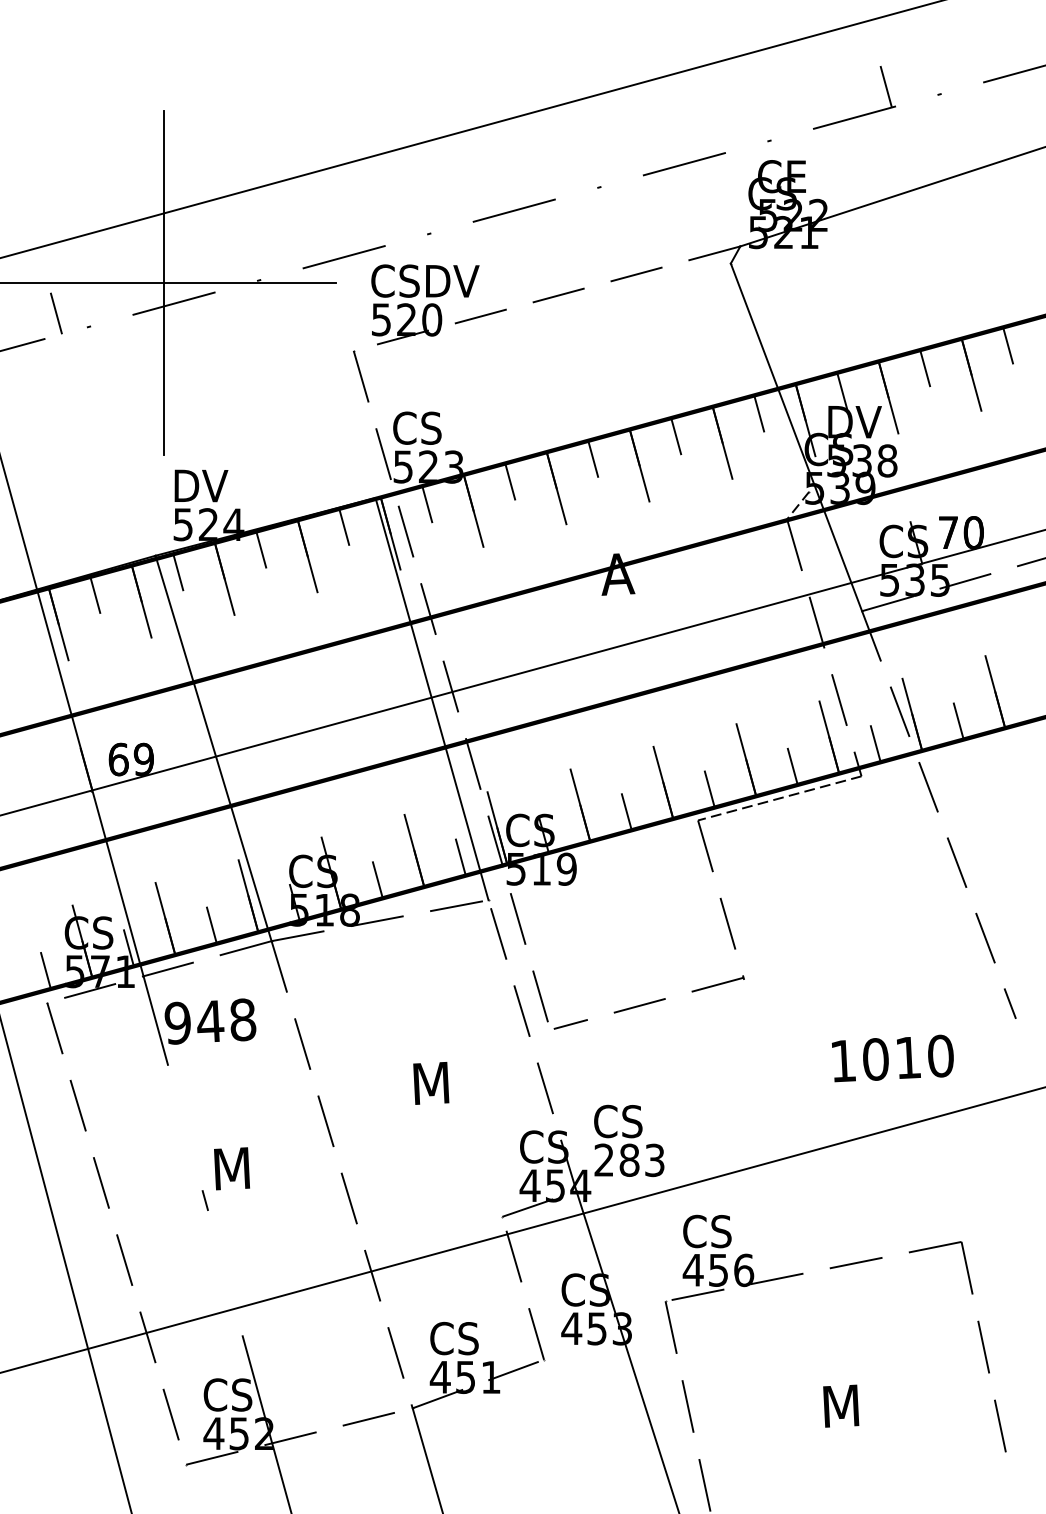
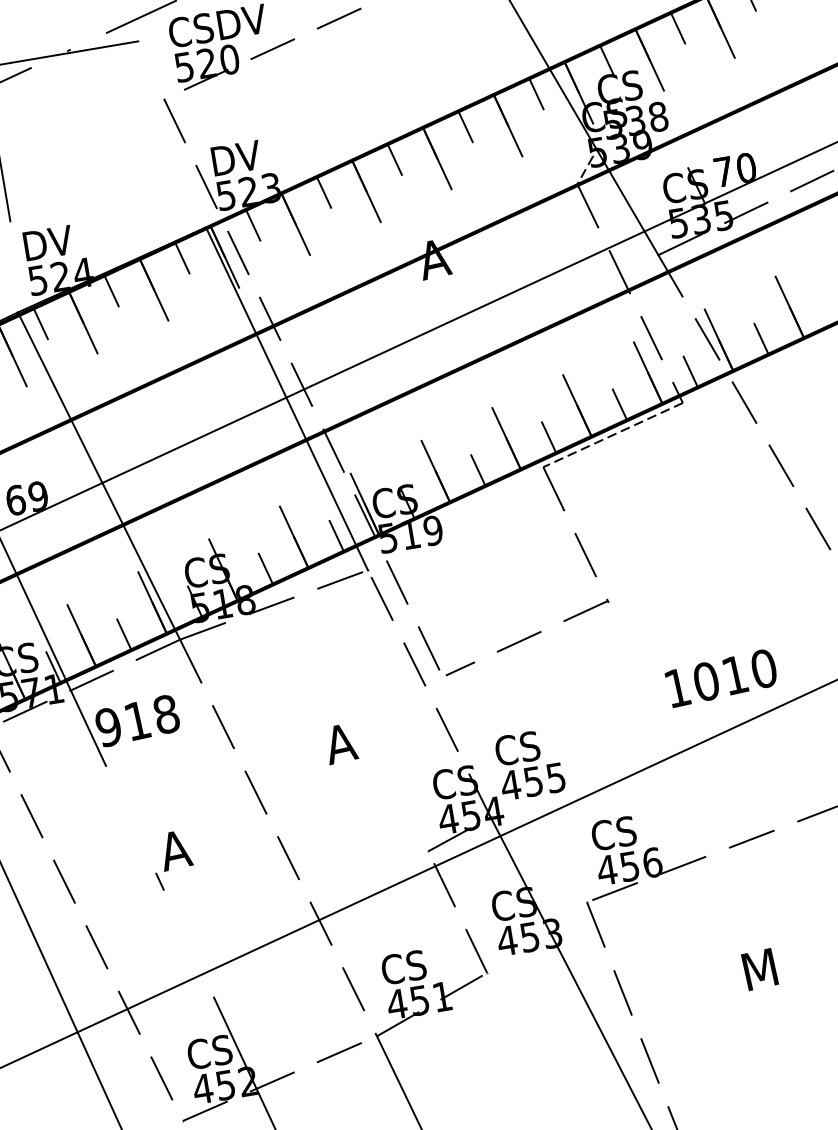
text: (853, 421) -> (622, 86), DV -> CS
text: (420, 427) -> (235, 157), CS -> DV
text: (210, 1021) -> (137, 720), 948 -> 918
text: (892, 1058) -> (721, 678), moved
text: (429, 1083) -> (342, 743), M -> A
text: (628, 1159) -> (532, 781), 283 -> 455
text: (230, 1168) -> (177, 849), M -> A

